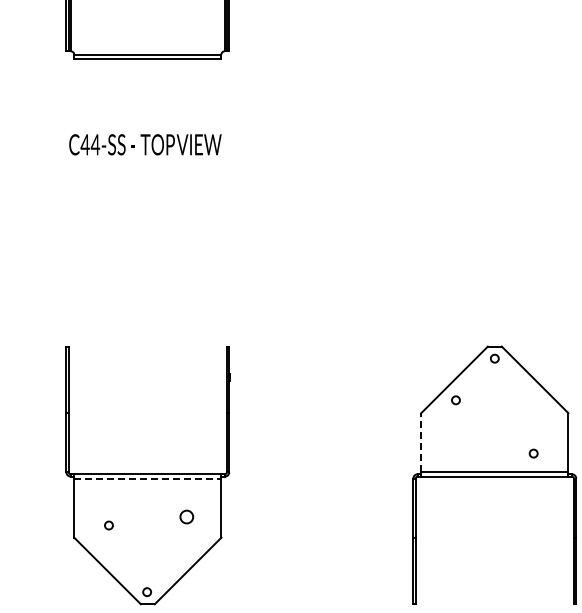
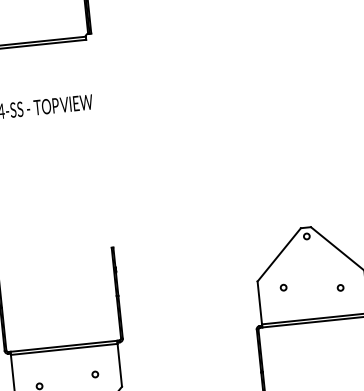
circle: (455, 400) -> (283, 287), moved
line: (421, 442) -> (259, 302), dashed -> solid
circle: (533, 453) -> (340, 287), moved
line: (147, 478) -> (64, 349), dashed -> solid
circle: (186, 517) -> (95, 374), size x0.62

